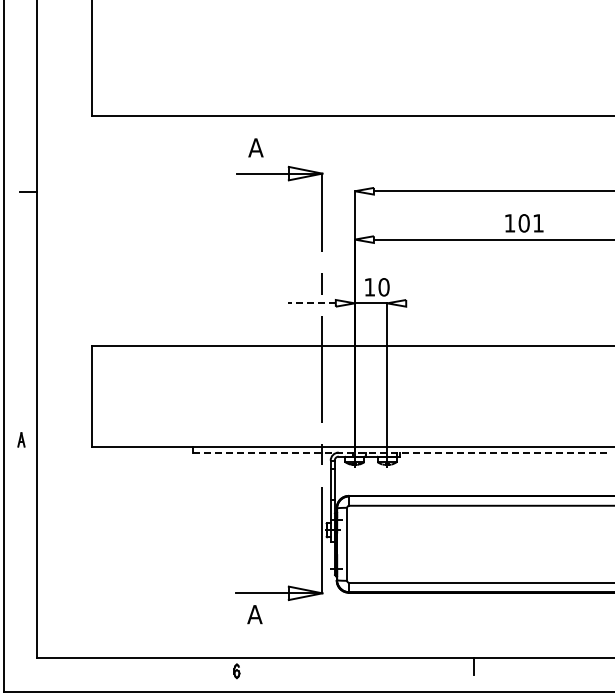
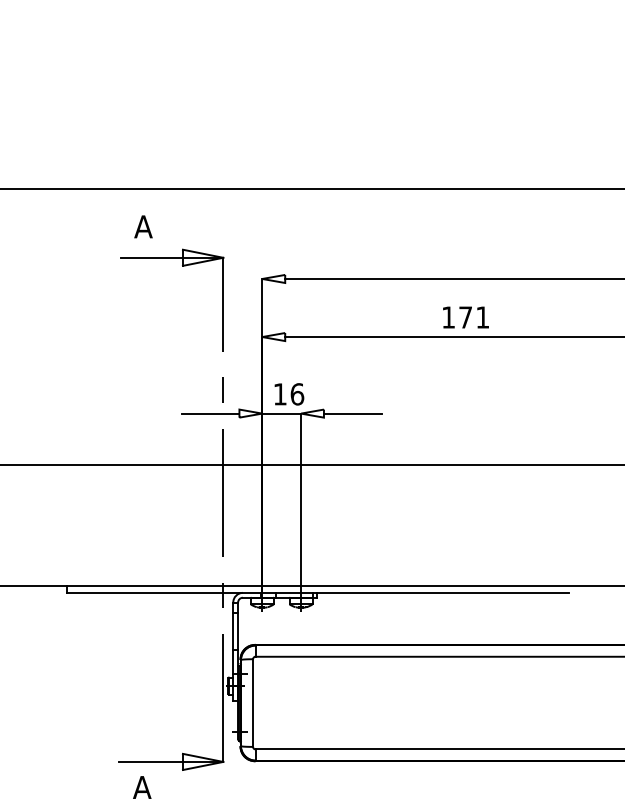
text: (523, 223) -> (464, 317), 101 -> 171
text: (383, 287) -> (296, 394), 10 -> 16
line: (311, 303) -> (210, 413), dashed -> solid
line: (430, 303) -> (353, 413), added
line: (401, 452) -> (318, 592), dashed -> solid

